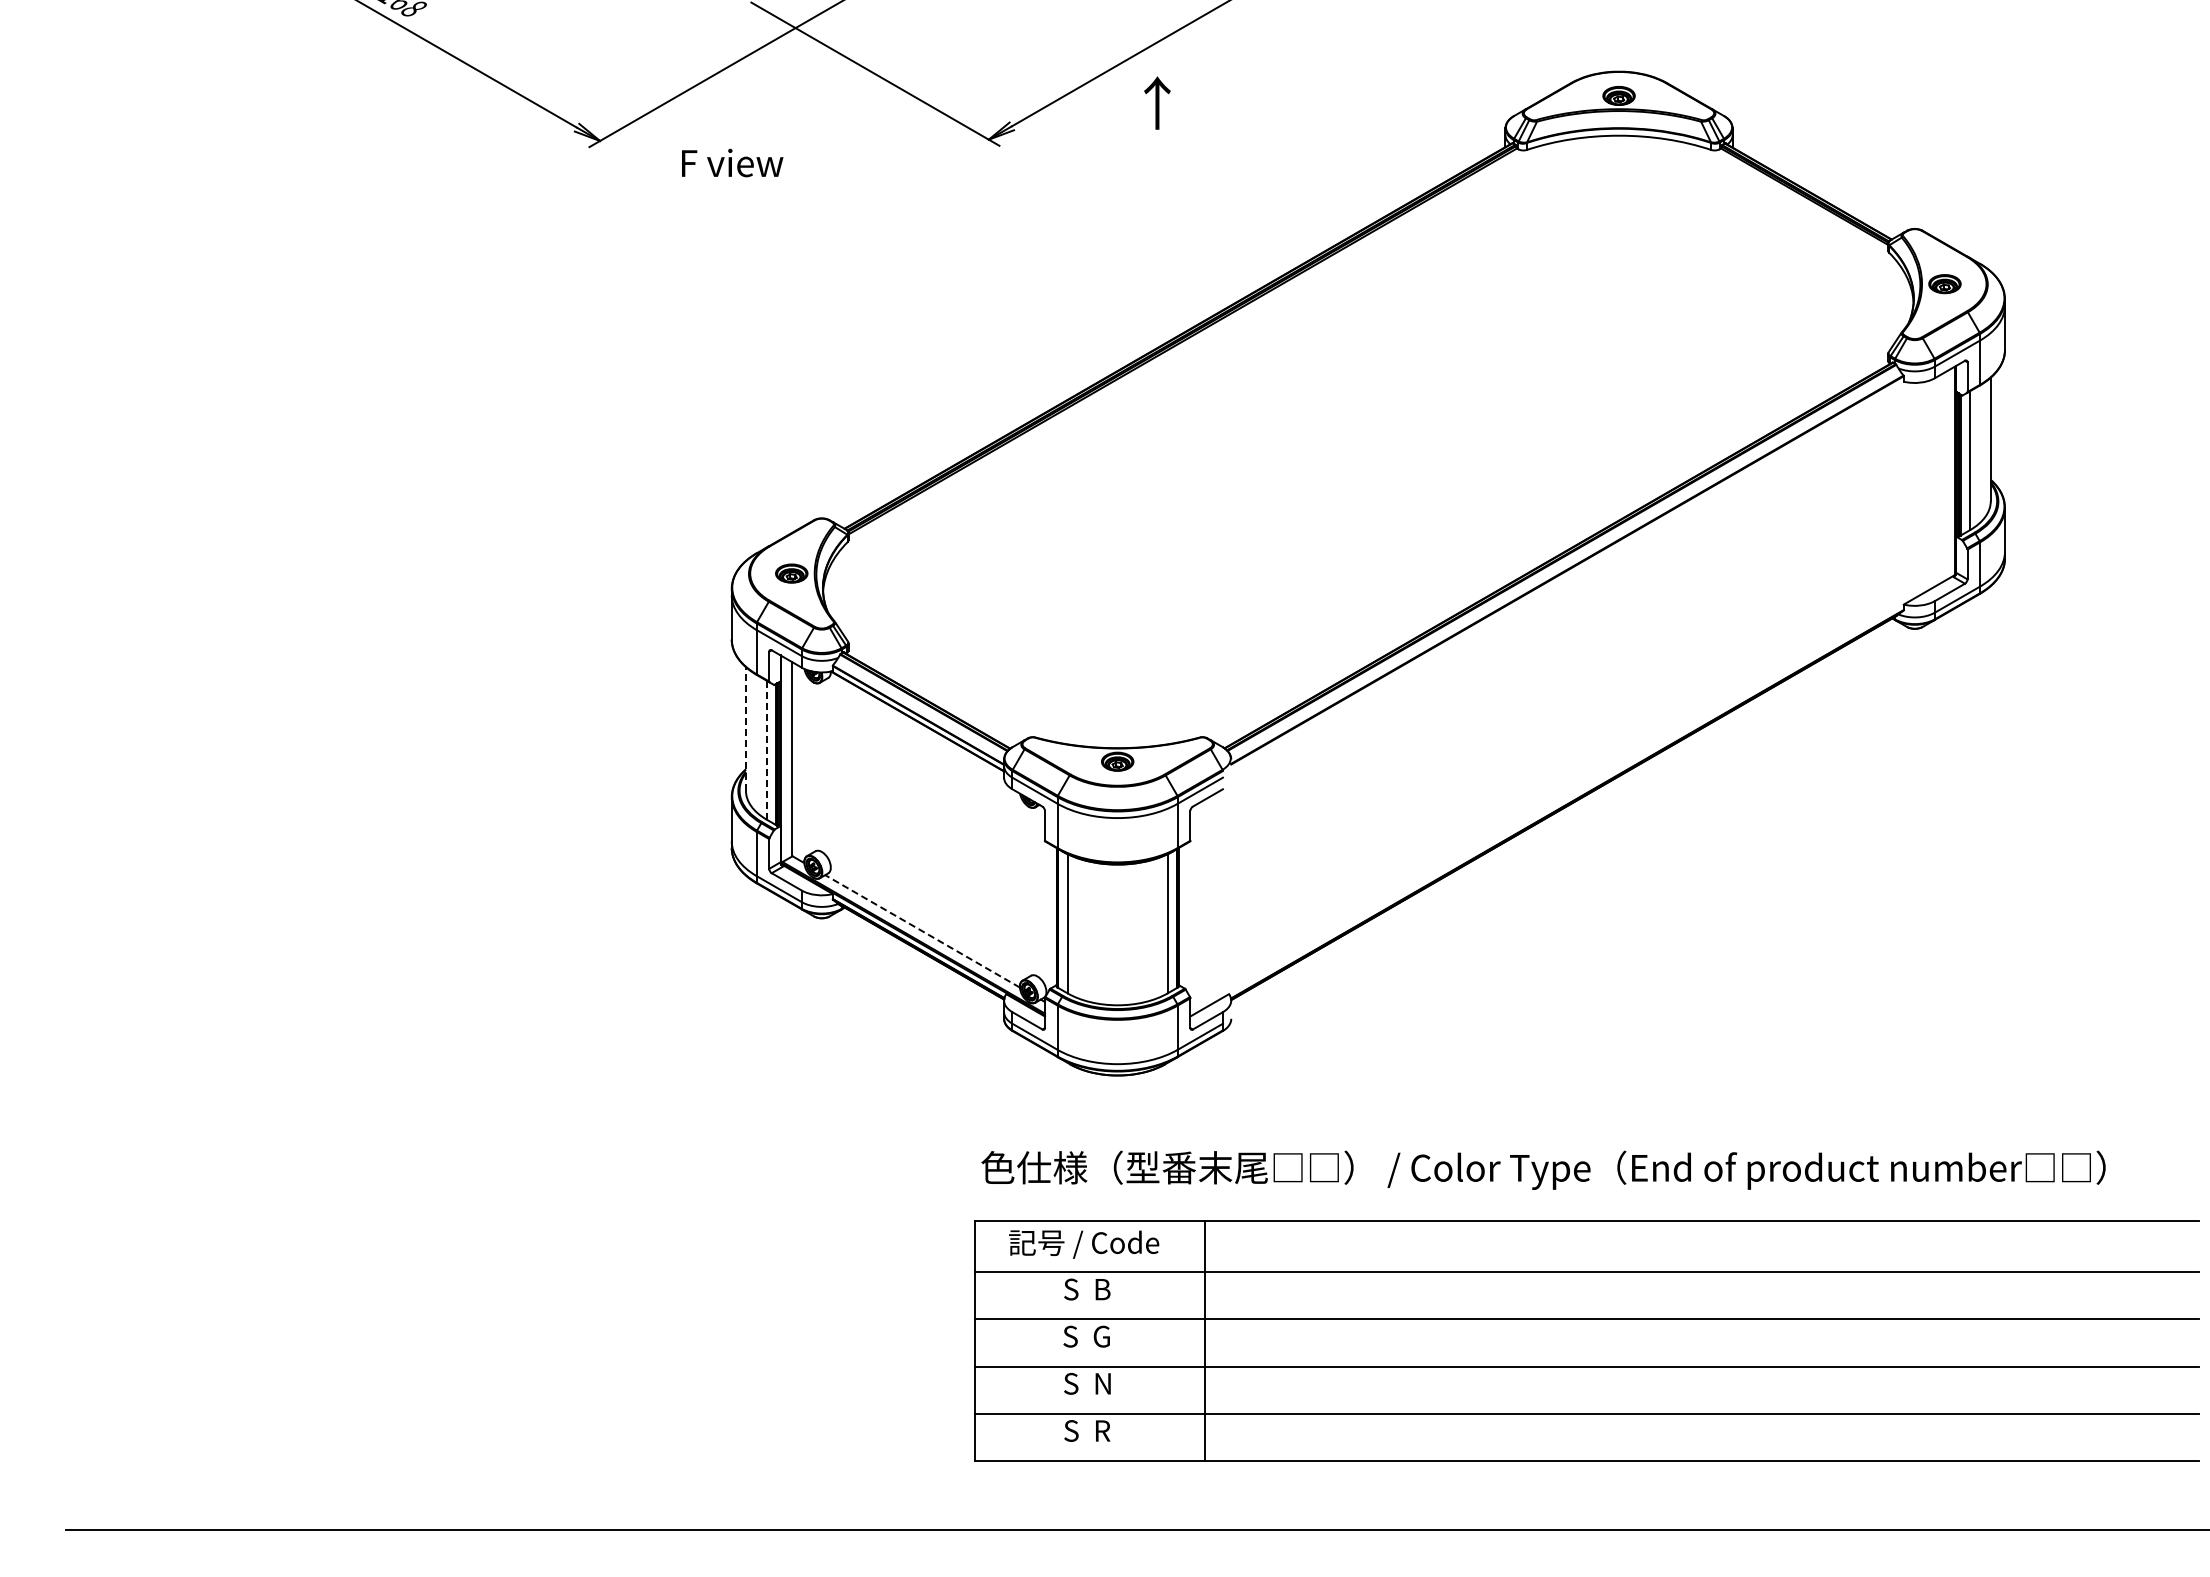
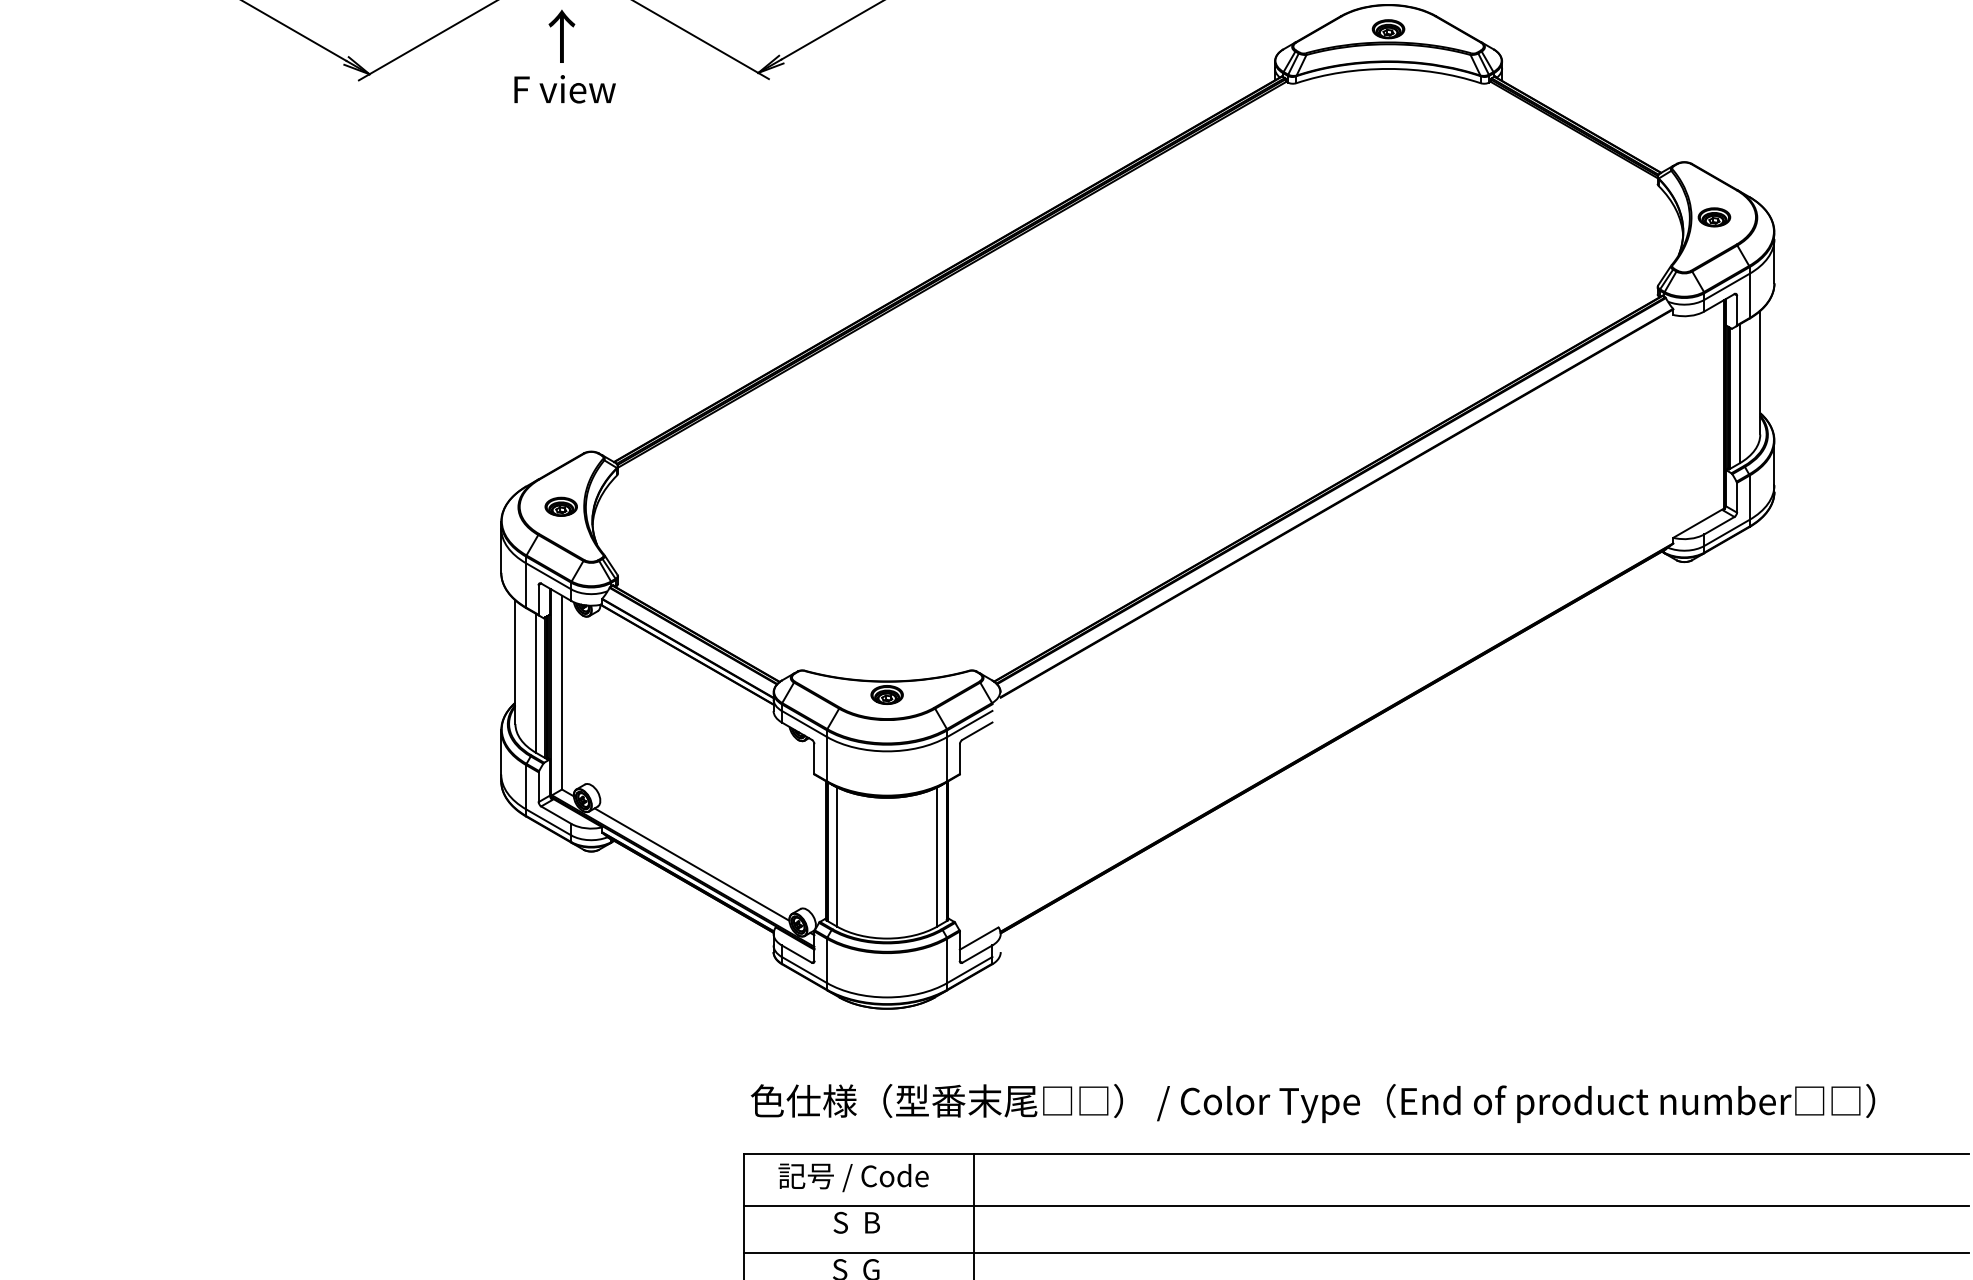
text: (1157, 102) -> (561, 35), moved
text: (732, 162) -> (564, 88), moved
line: (745, 728) -> (514, 661), dashed -> solid
line: (766, 749) -> (535, 682), dashed -> solid
line: (922, 931) -> (691, 864), dashed -> solid

